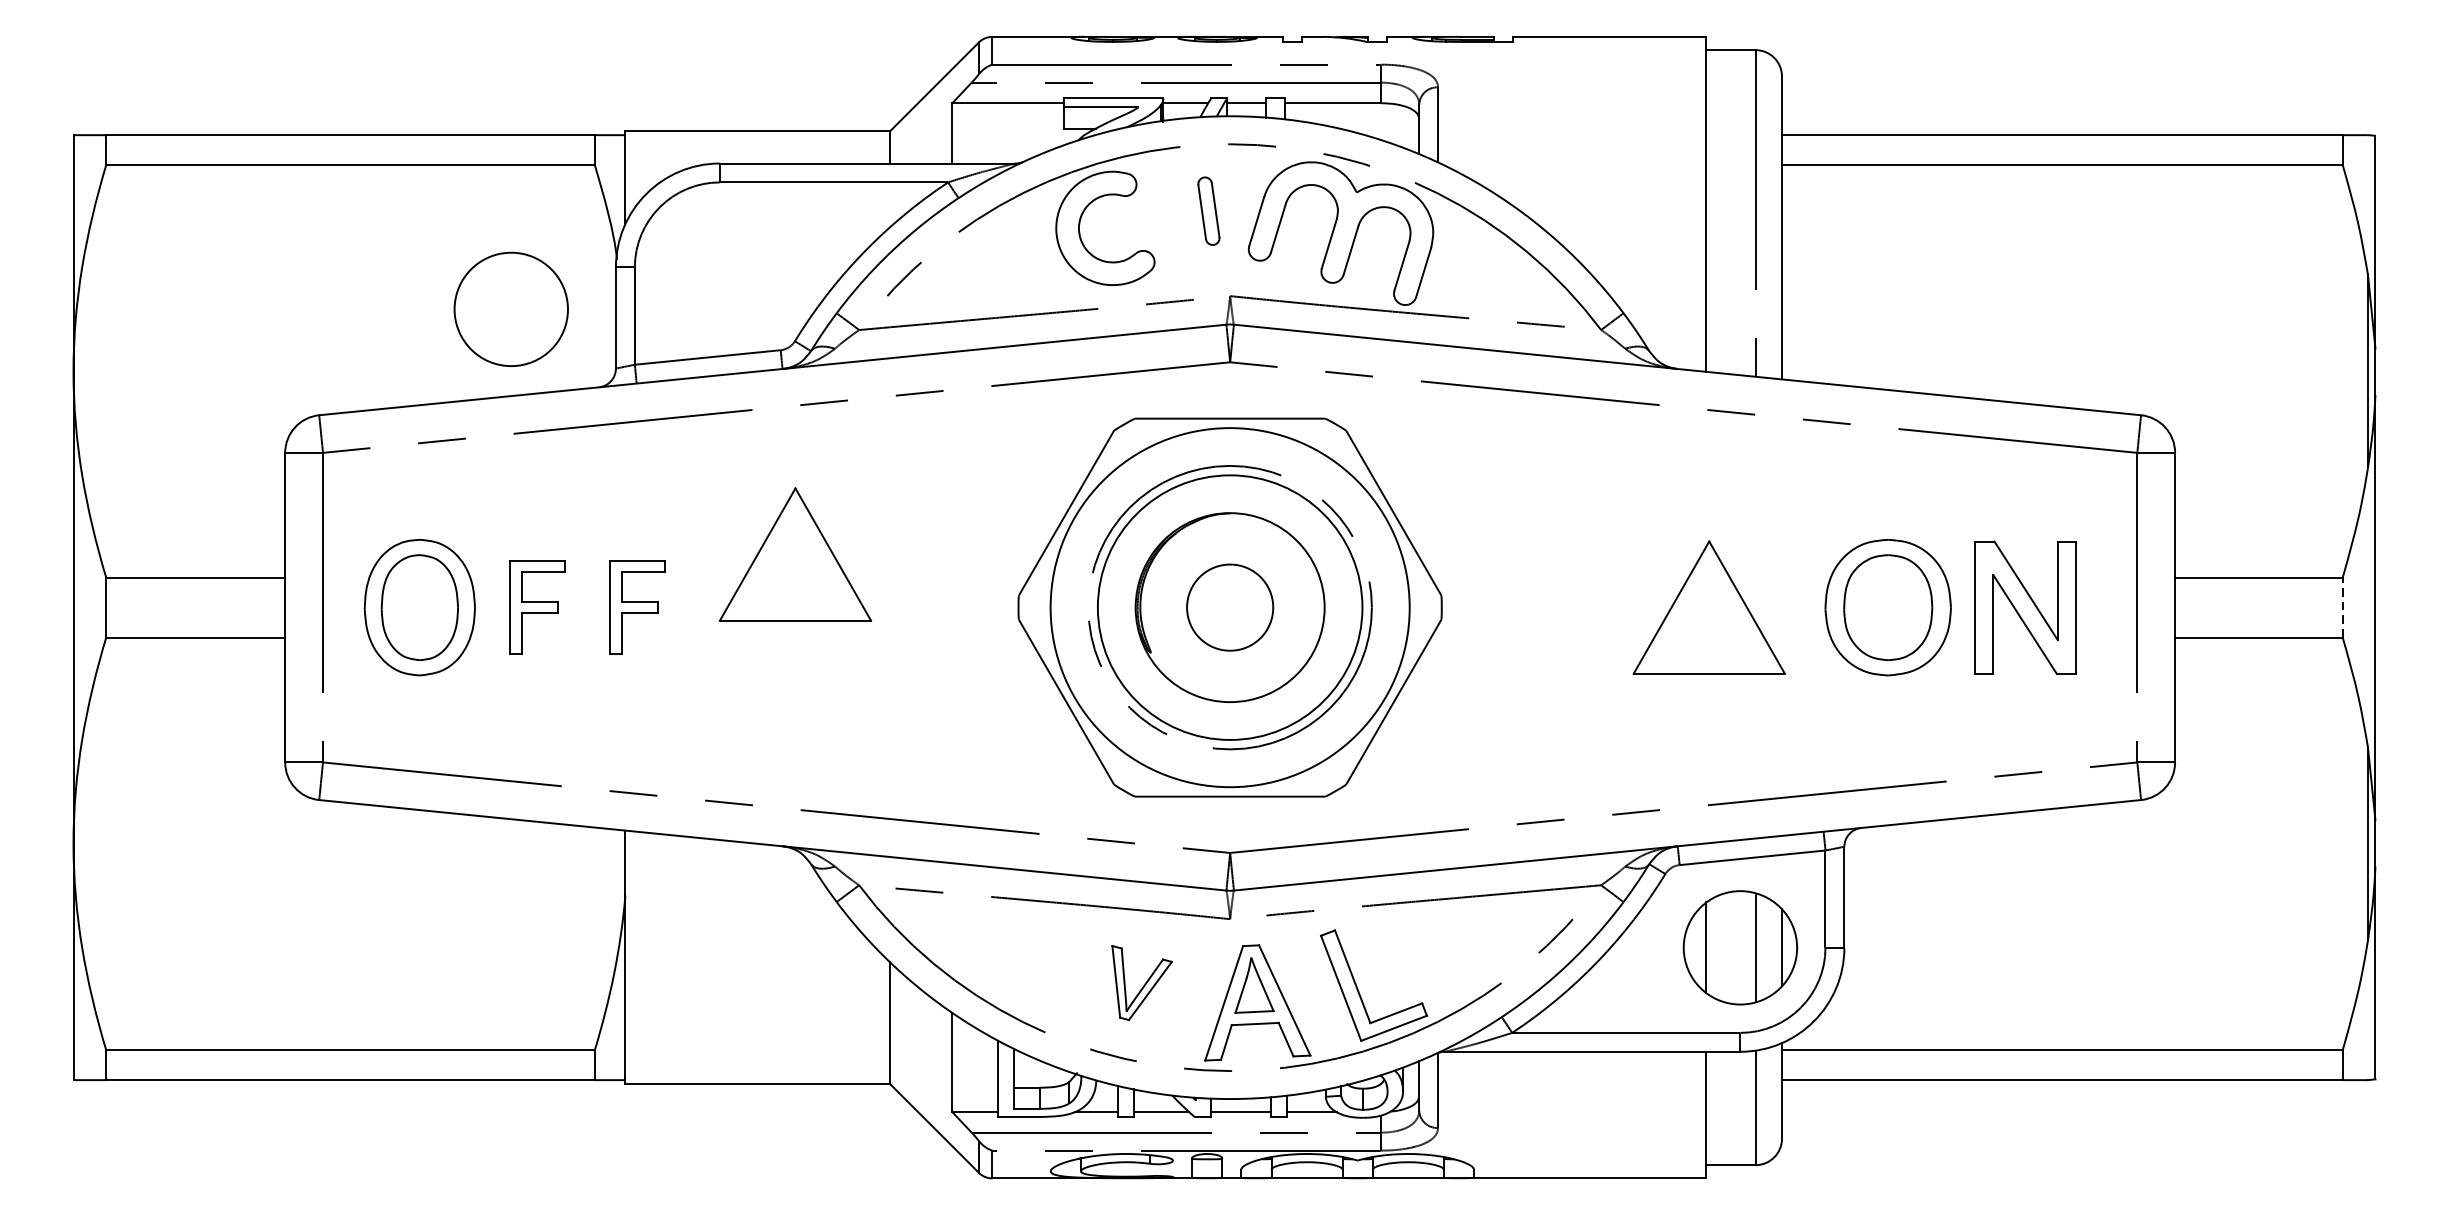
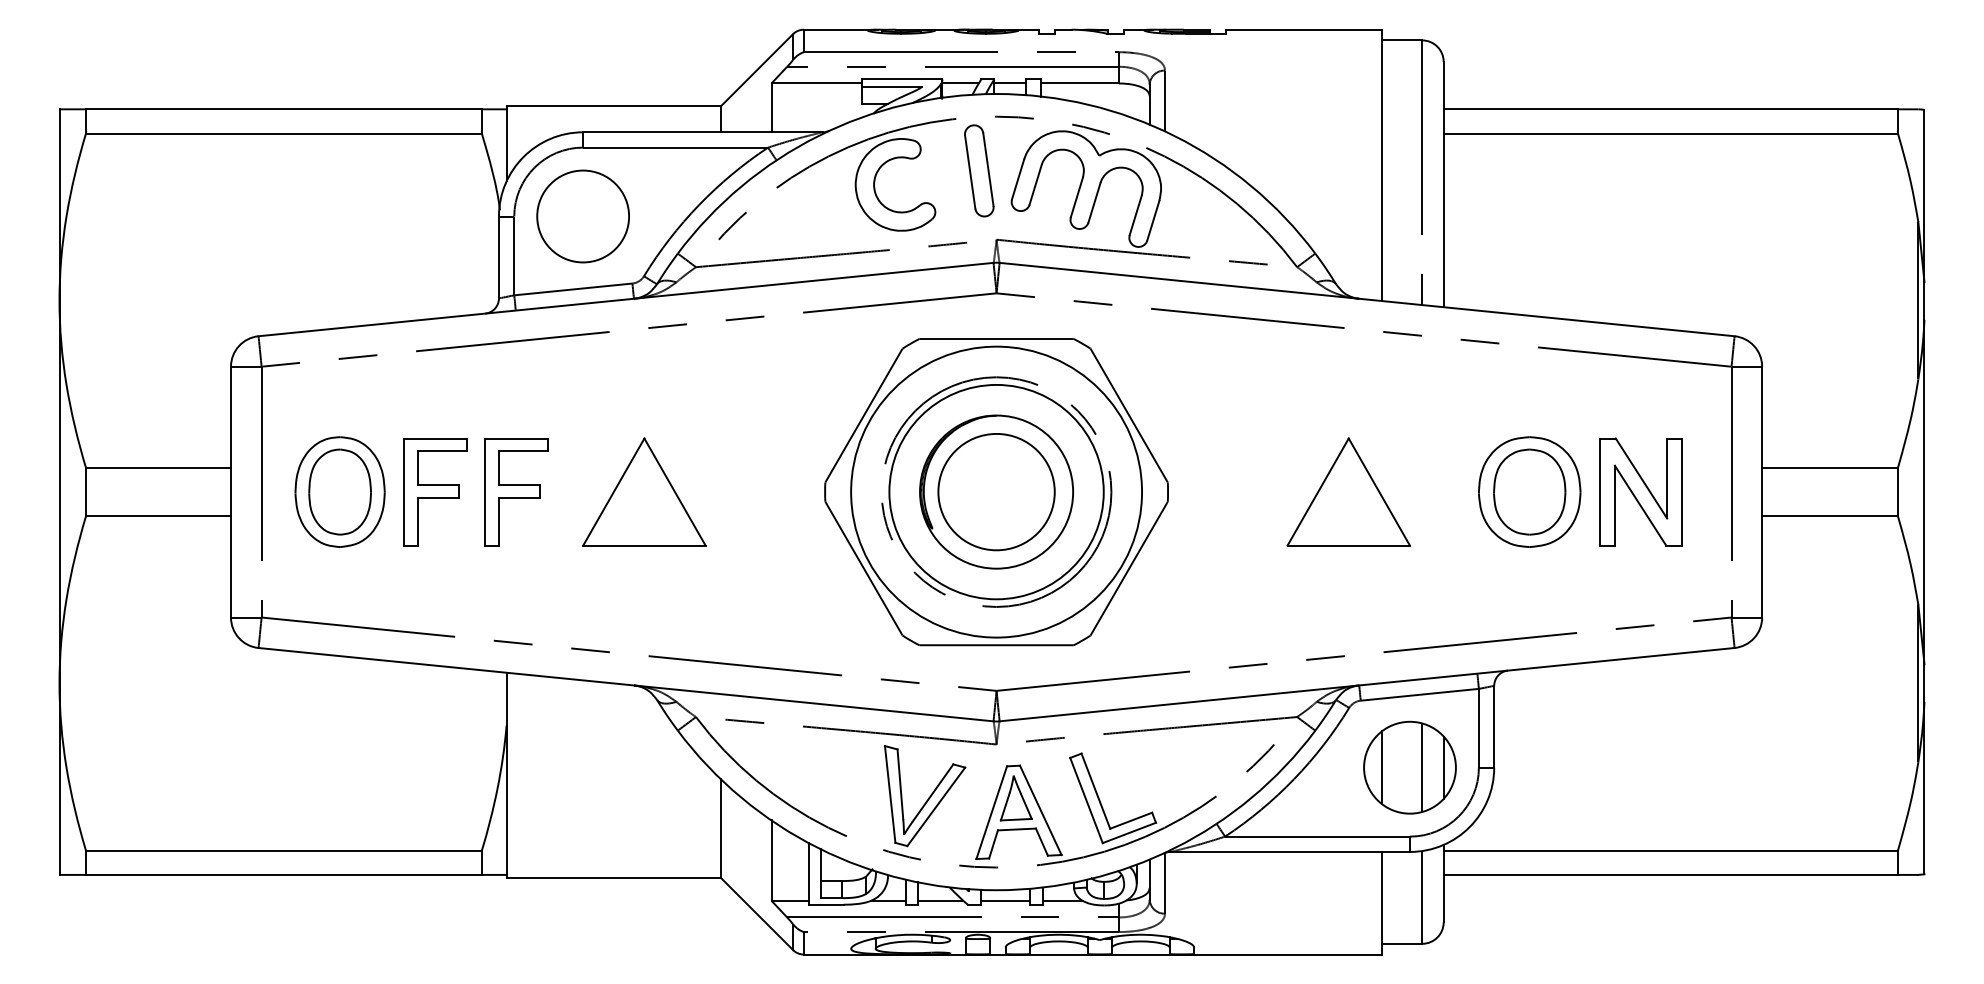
part: (1209, 210) -> (979, 170), size x1.67
circle: (510, 309) -> (582, 216), moved
part: (795, 553) -> (644, 491), moved
circle: (1230, 606) -> (996, 491), size x1.67
part: (1708, 606) -> (1348, 491), moved
line: (2342, 606) -> (1897, 491), dashed -> solid
part: (537, 608) -> (435, 492), size x1.43
part: (637, 608) -> (516, 492), size x1.43
part: (1142, 983) -> (925, 796), size x1.67

